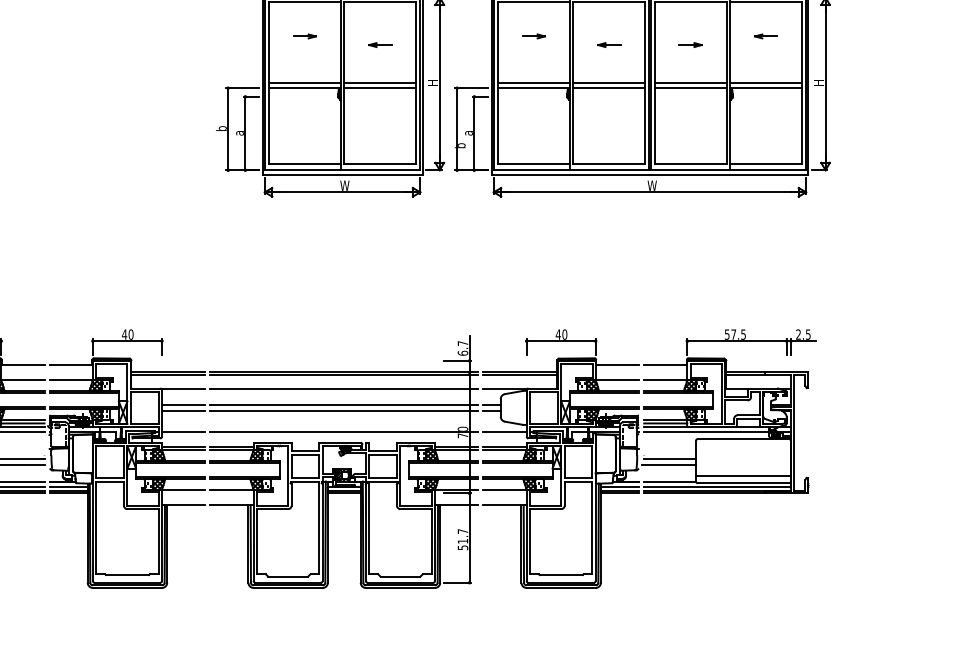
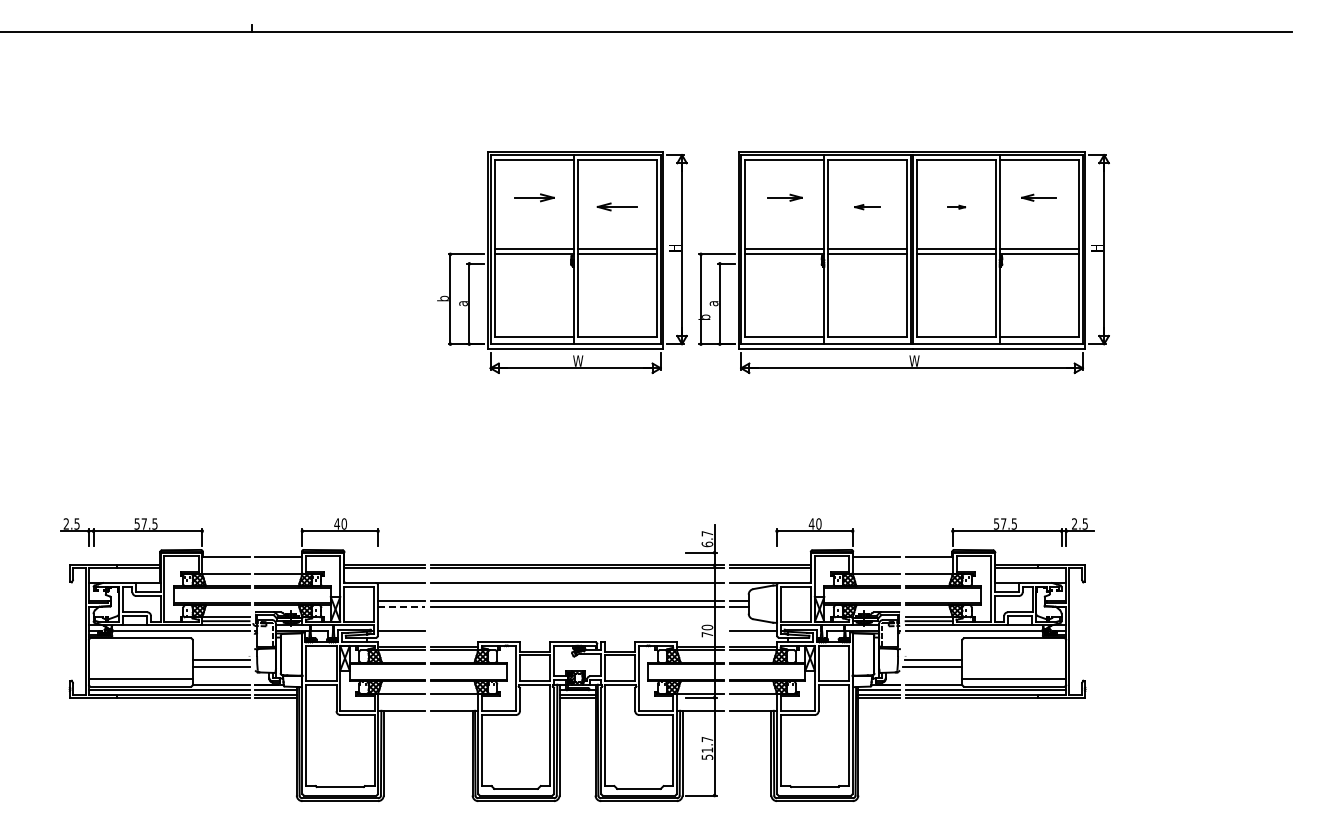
part: (304, 36) -> (534, 197), size x1.6
part: (534, 36) -> (785, 197), size x1.4
part: (765, 36) -> (1038, 197), size x1.4
part: (379, 45) -> (616, 207), size x1.6
part: (690, 45) -> (956, 207), size x0.7
line: (183, 410) -> (401, 607), solid -> dashed
line: (344, 432) -> (577, 631), removed

